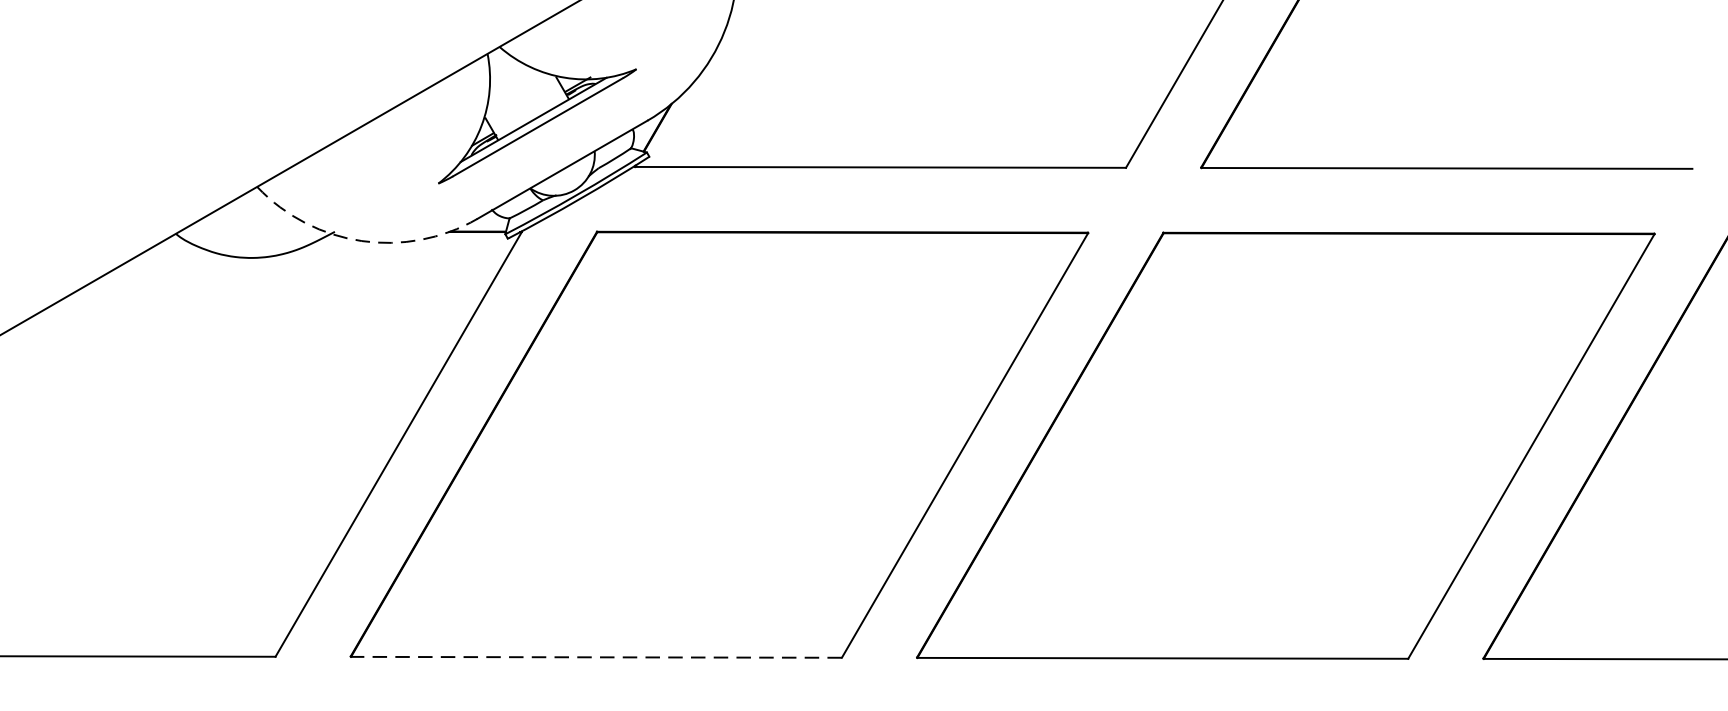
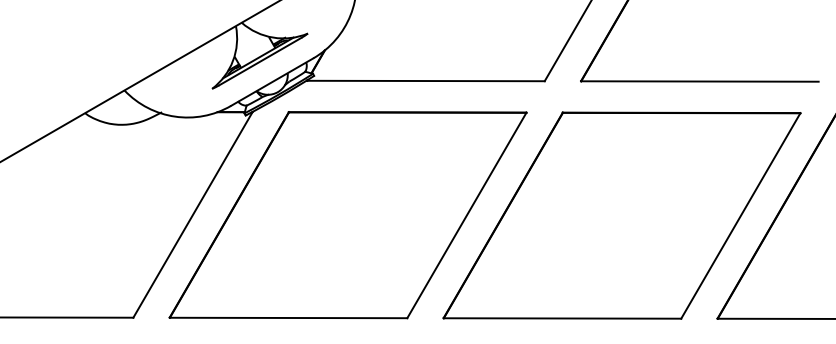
arc: (362, 240) -> (175, 116), dashed -> solid
line: (596, 656) -> (288, 317), dashed -> solid

